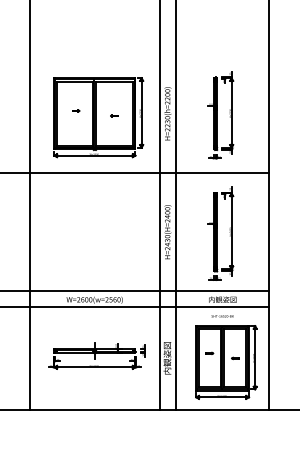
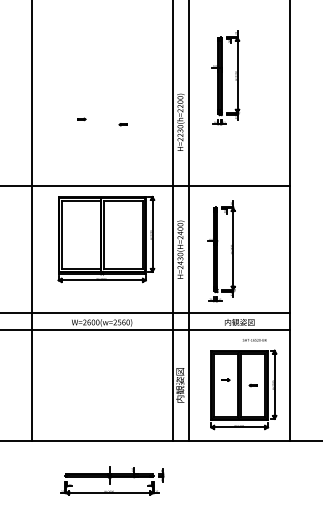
part: (220, 115) -> (225, 77), moved
part: (98, 117) -> (106, 239), moved
part: (220, 233) -> (221, 251), moved
text: (222, 316) -> (254, 340), moved
part: (96, 355) -> (111, 480), moved

